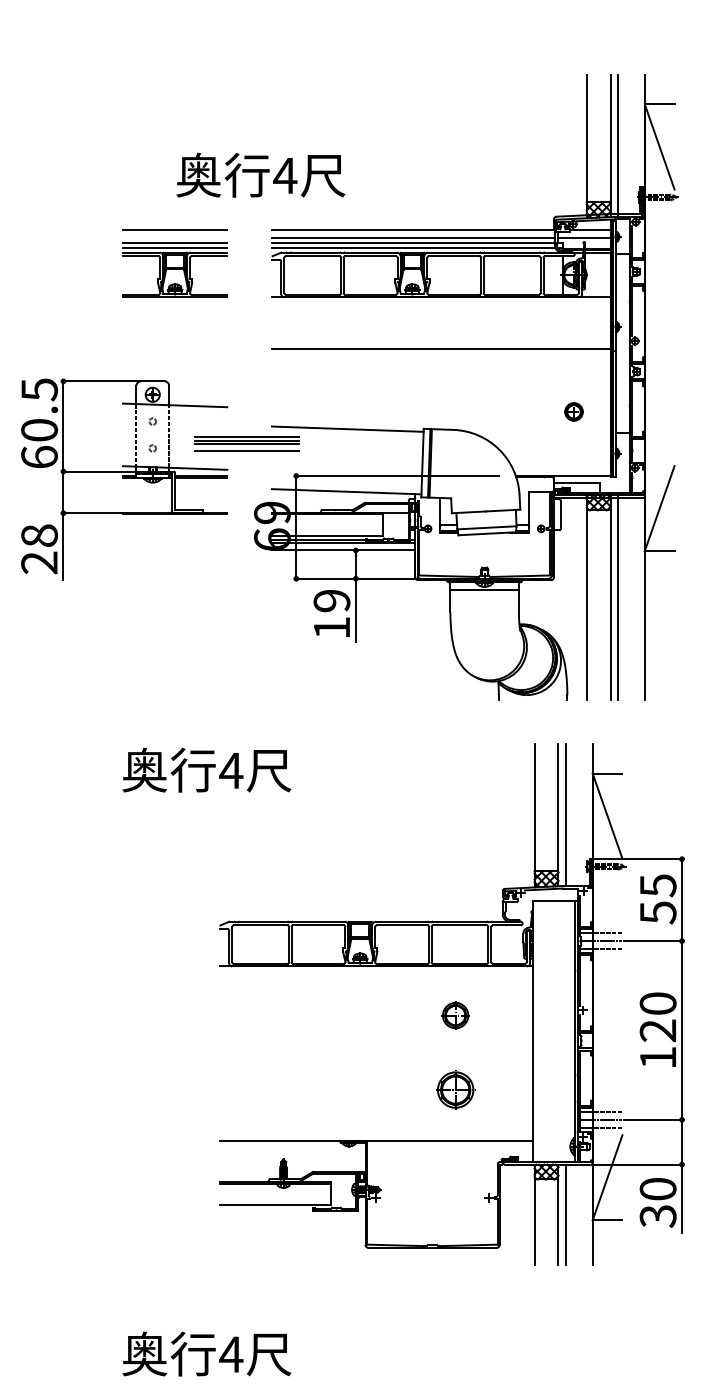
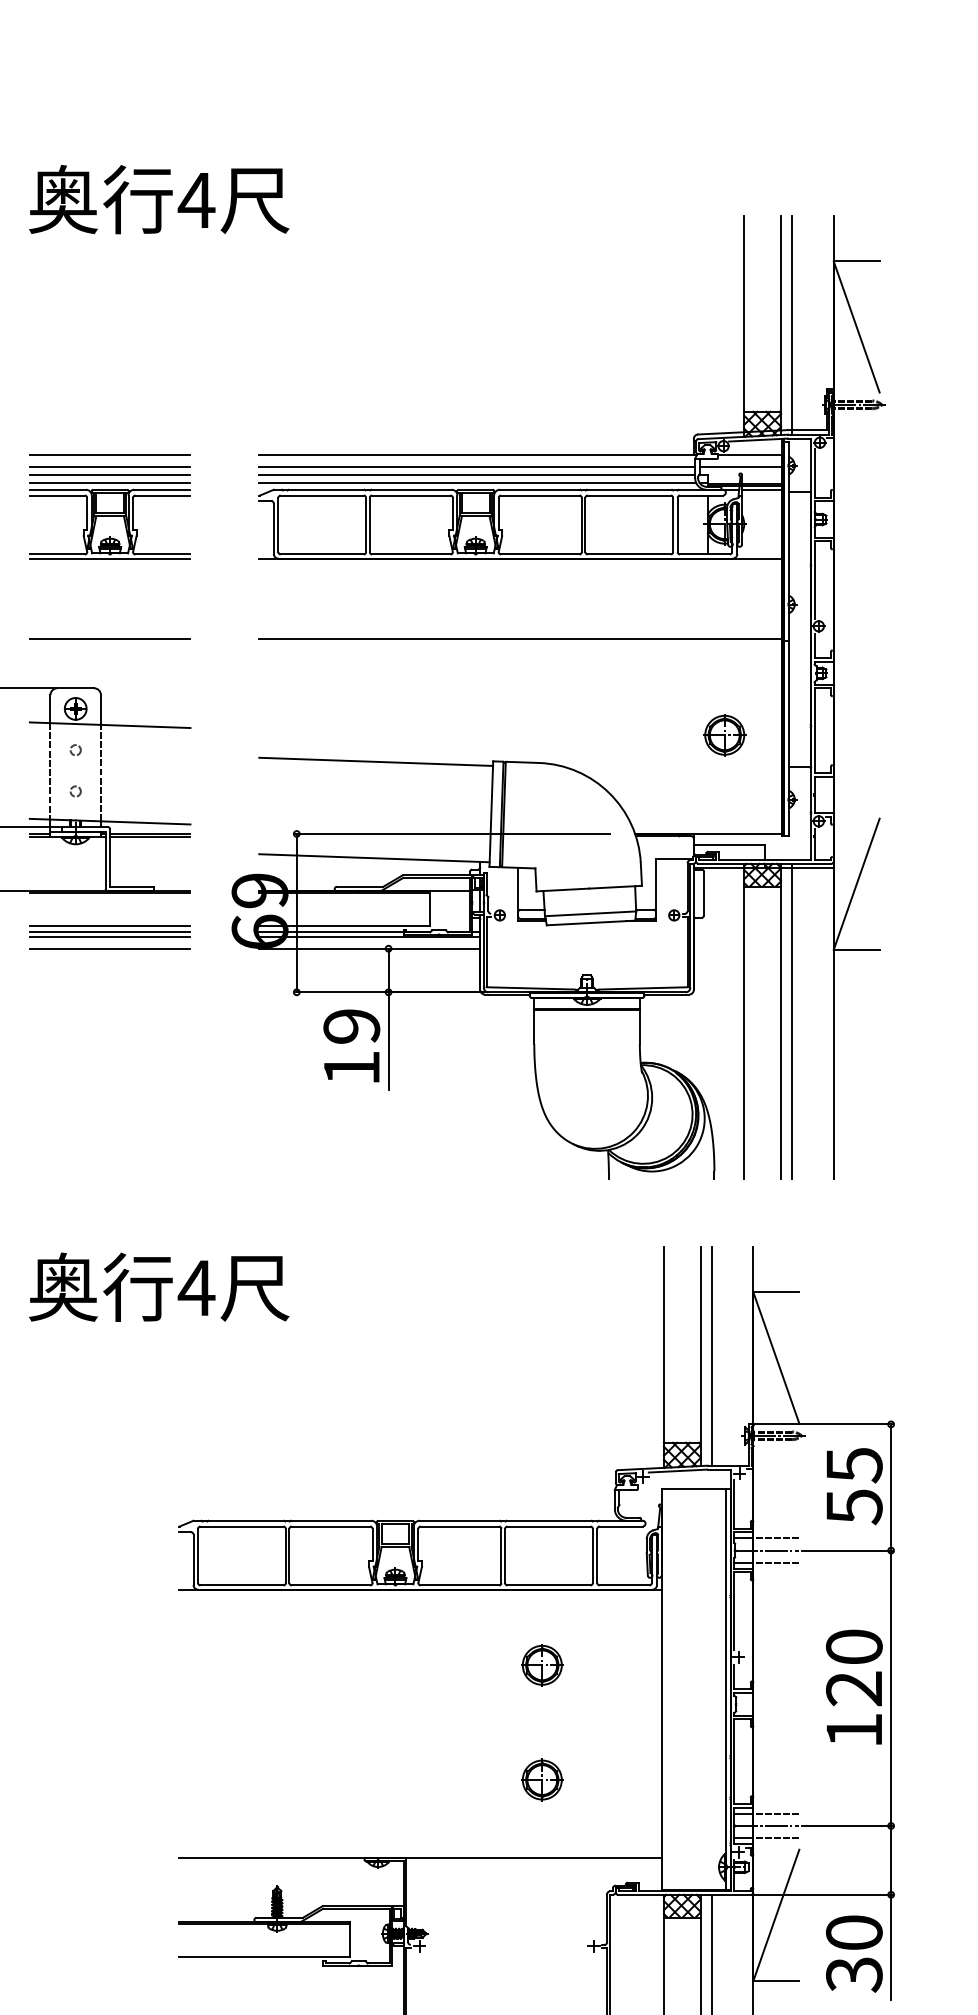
text: (260, 174) -> (158, 198), moved
line: (174, 237) -> (109, 466), added
line: (174, 349) -> (109, 639), added
part: (573, 411) -> (723, 734), size x1.43
part: (246, 443) -> (109, 936), moved
part: (455, 1089) -> (542, 1779), size x0.71

